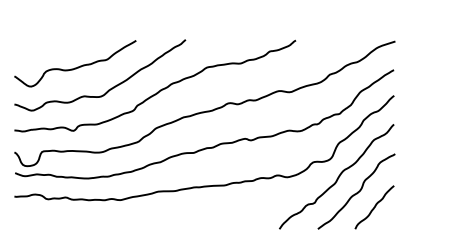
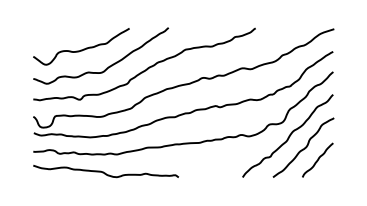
curve: (105, 222) -> (105, 172), added

